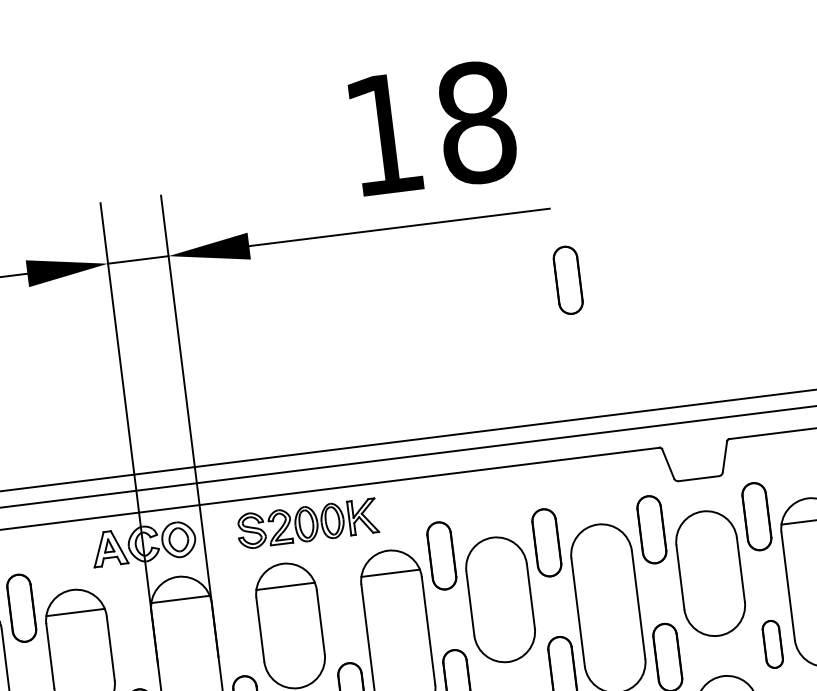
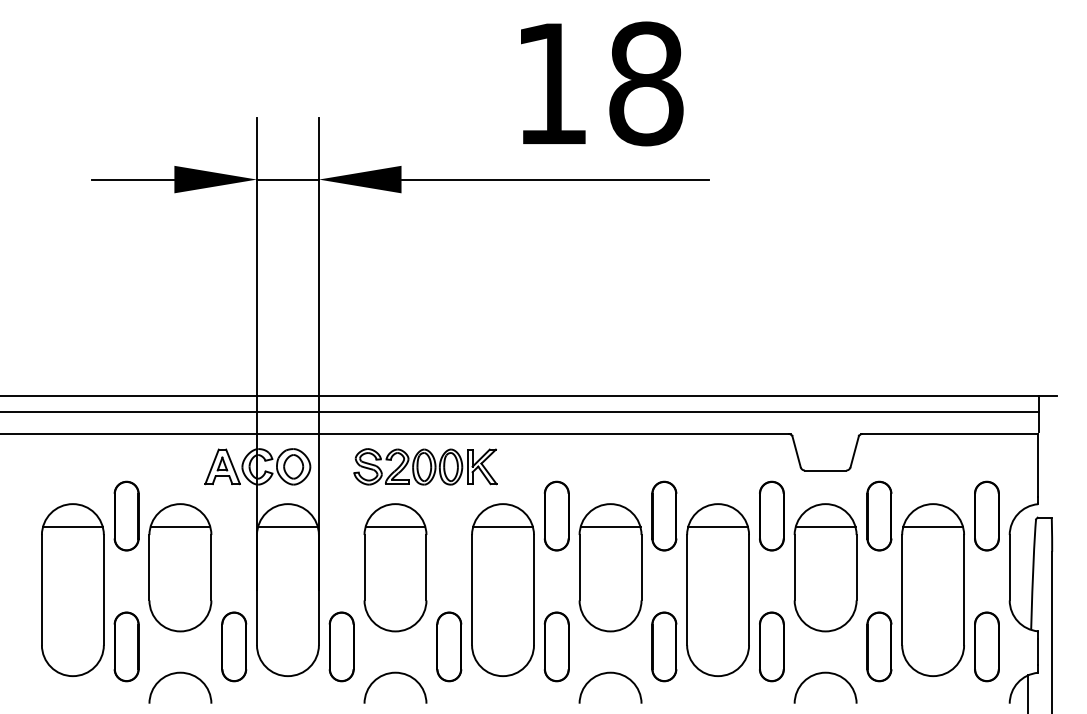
part: (567, 279) -> (718, 253), removed
line: (705, 534) -> (825, 527), added
line: (601, 547) -> (718, 527), added
line: (495, 560) -> (610, 527), added
part: (772, 644) -> (879, 646), size x1.43

